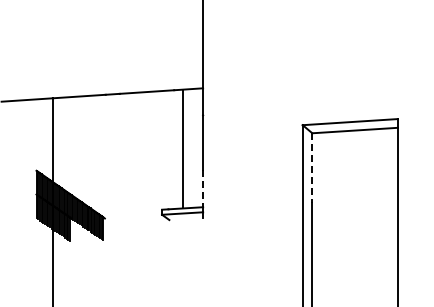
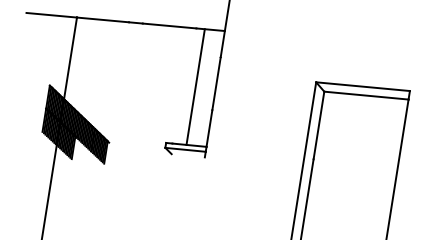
line: (312, 167) -> (319, 125), dashed -> solid
line: (203, 188) -> (209, 128), dashed -> solid

